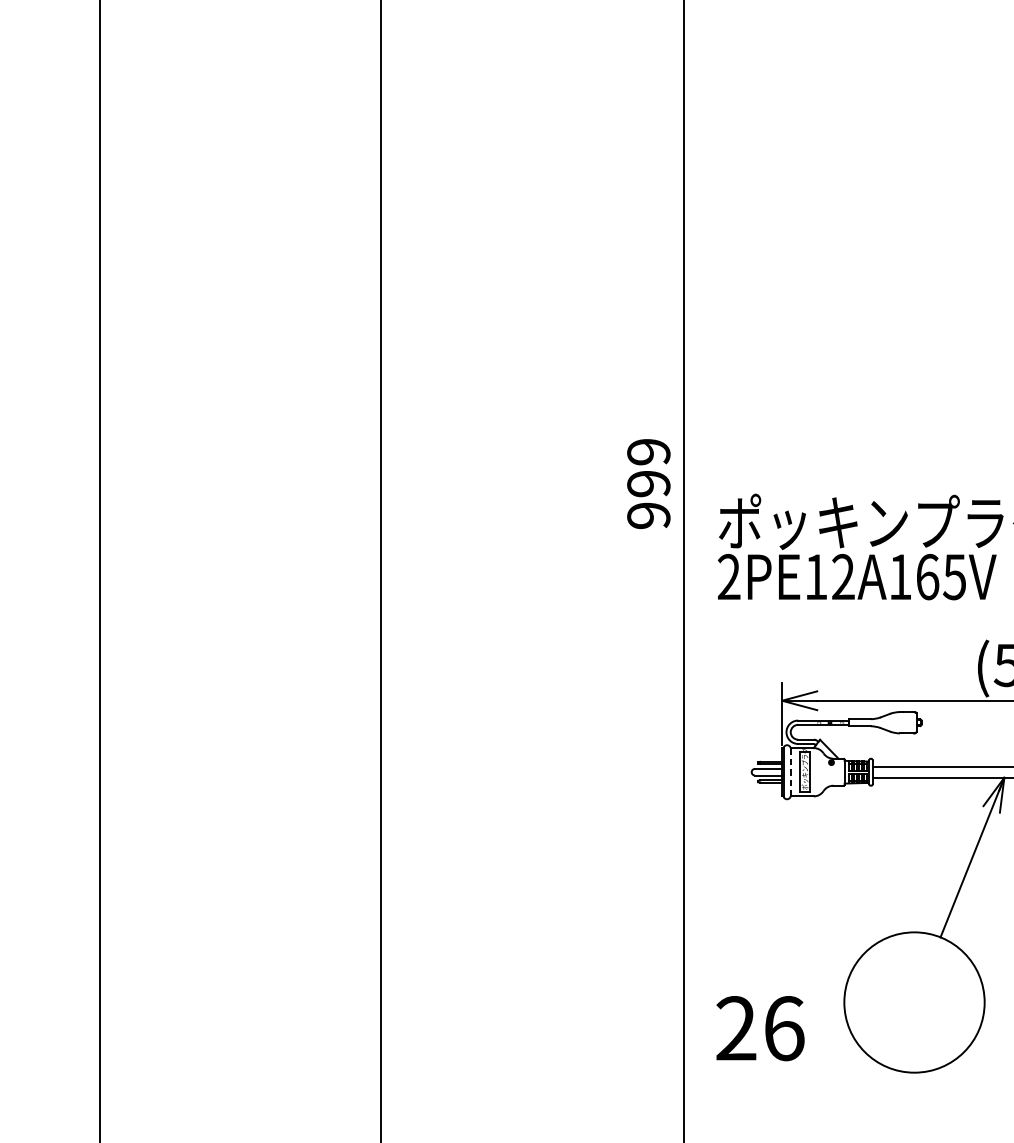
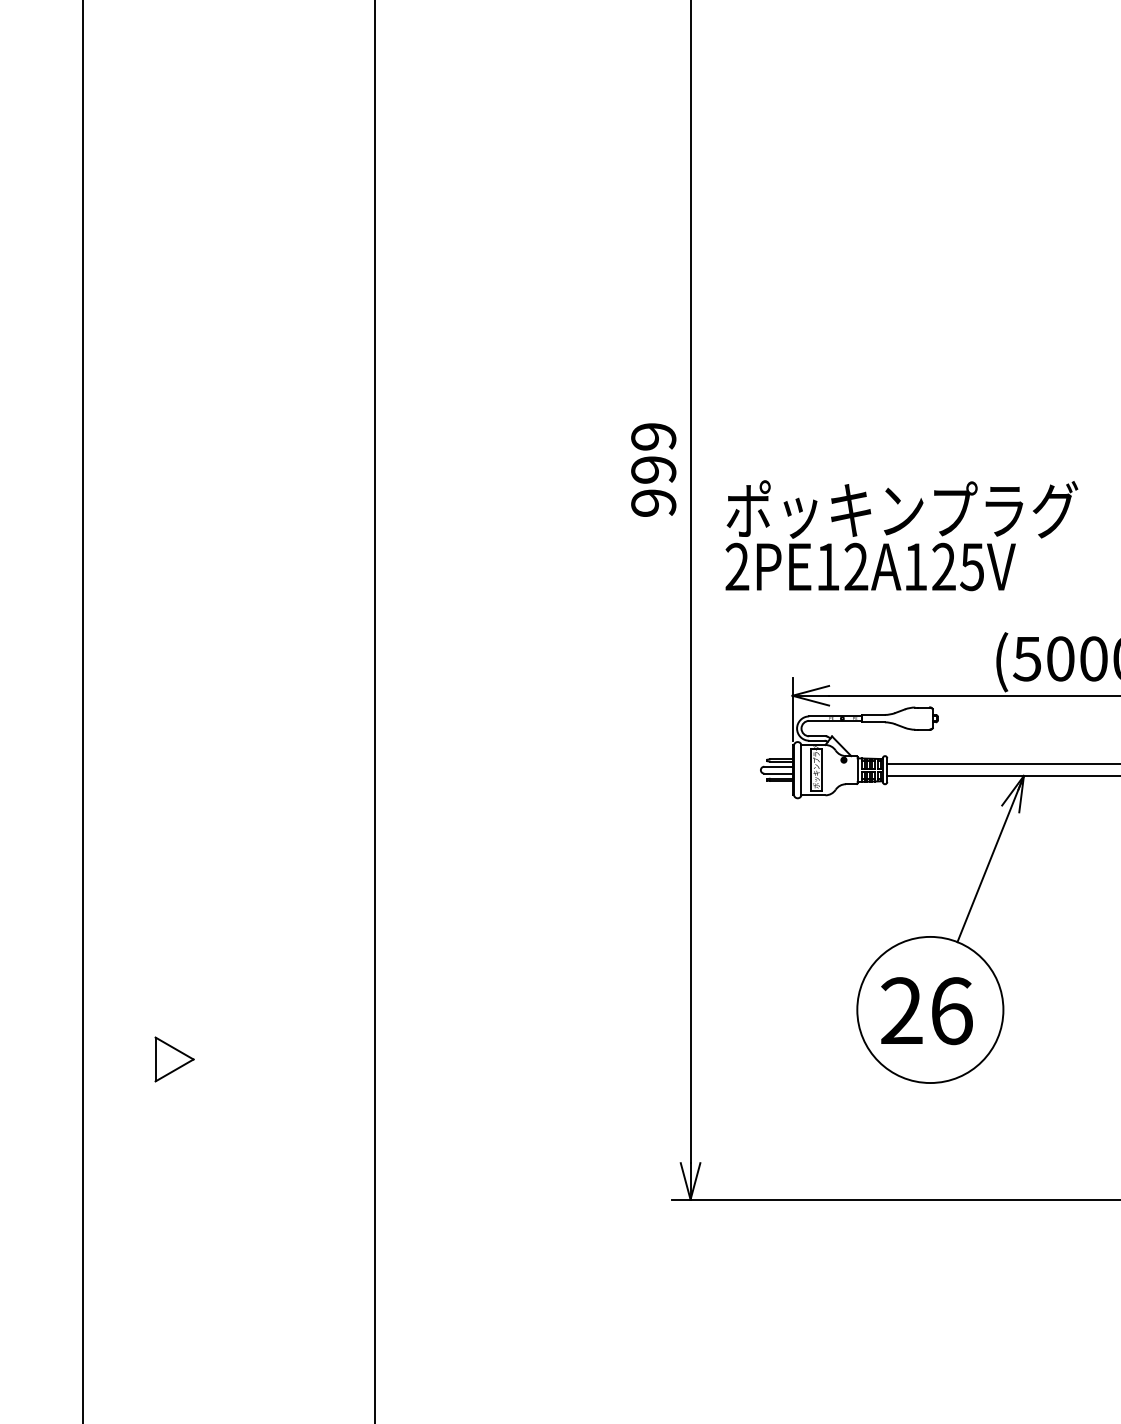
text: (928, 576) -> (944, 566), 2PE12A165V -> 2PE12A125V
line: (790, 772) -> (801, 770), dashed -> solid
text: (760, 1028) -> (926, 1011), moved
part: (188, 1050) -> (174, 1059), added

